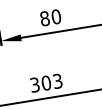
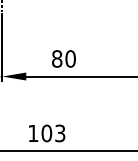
text: (35, 85) -> (33, 133), 303 -> 103

